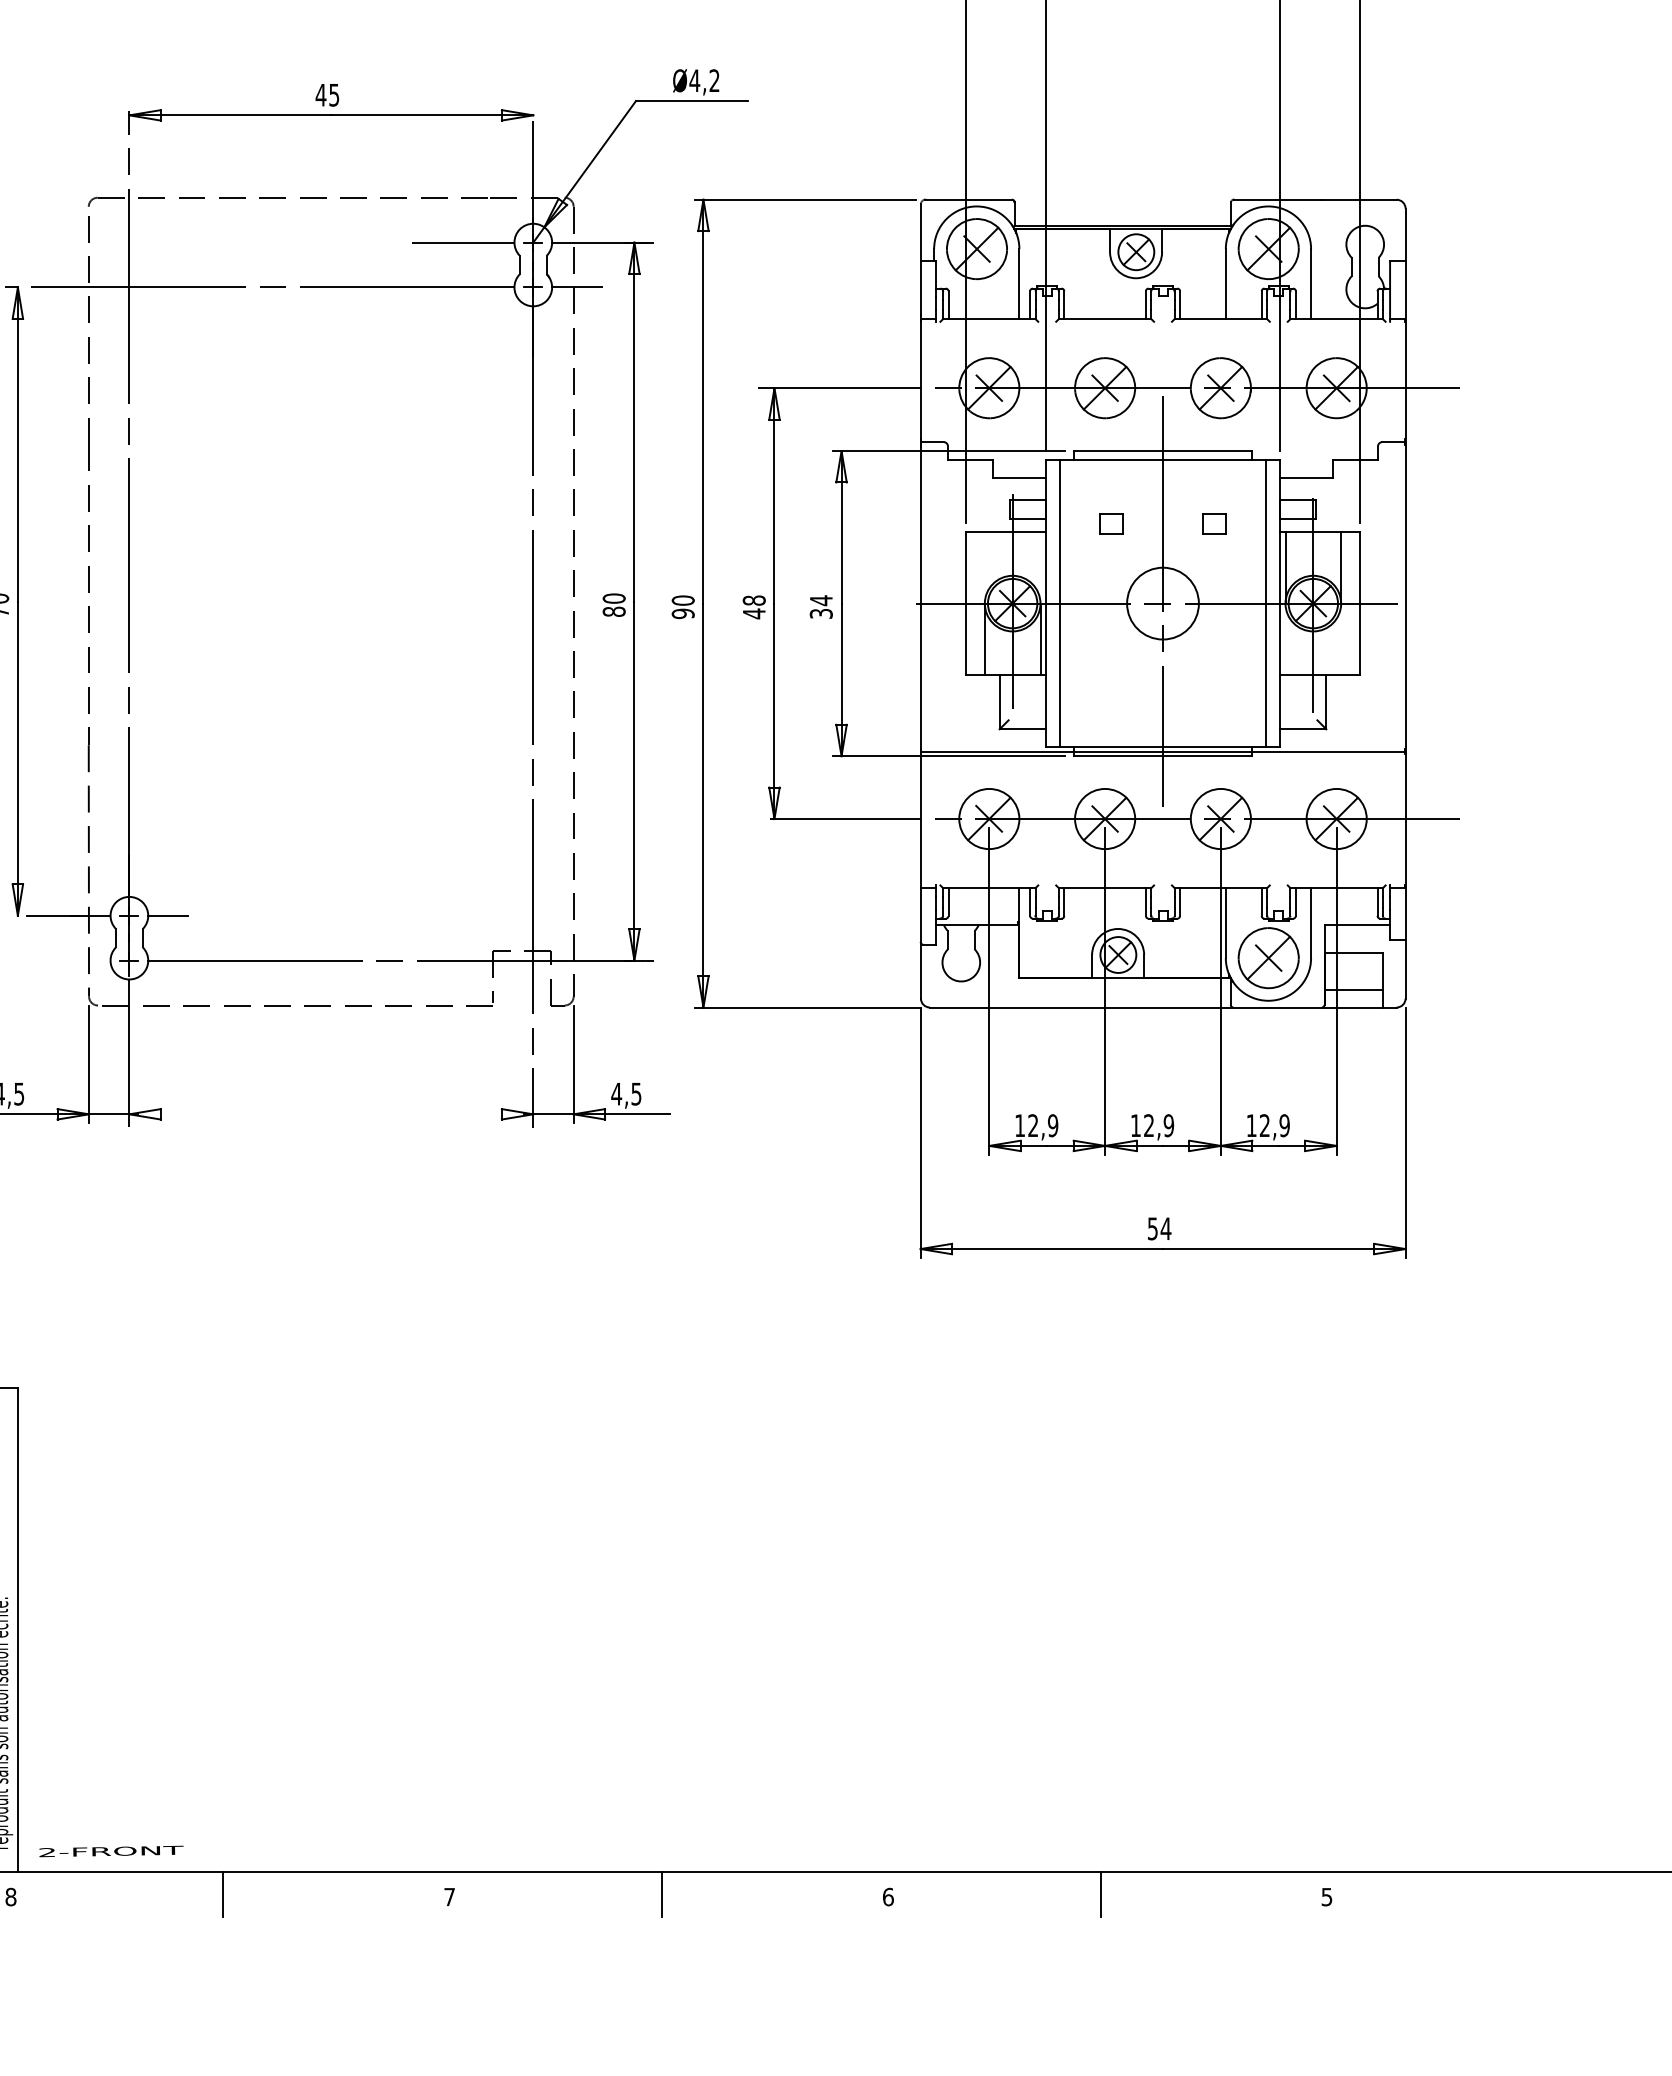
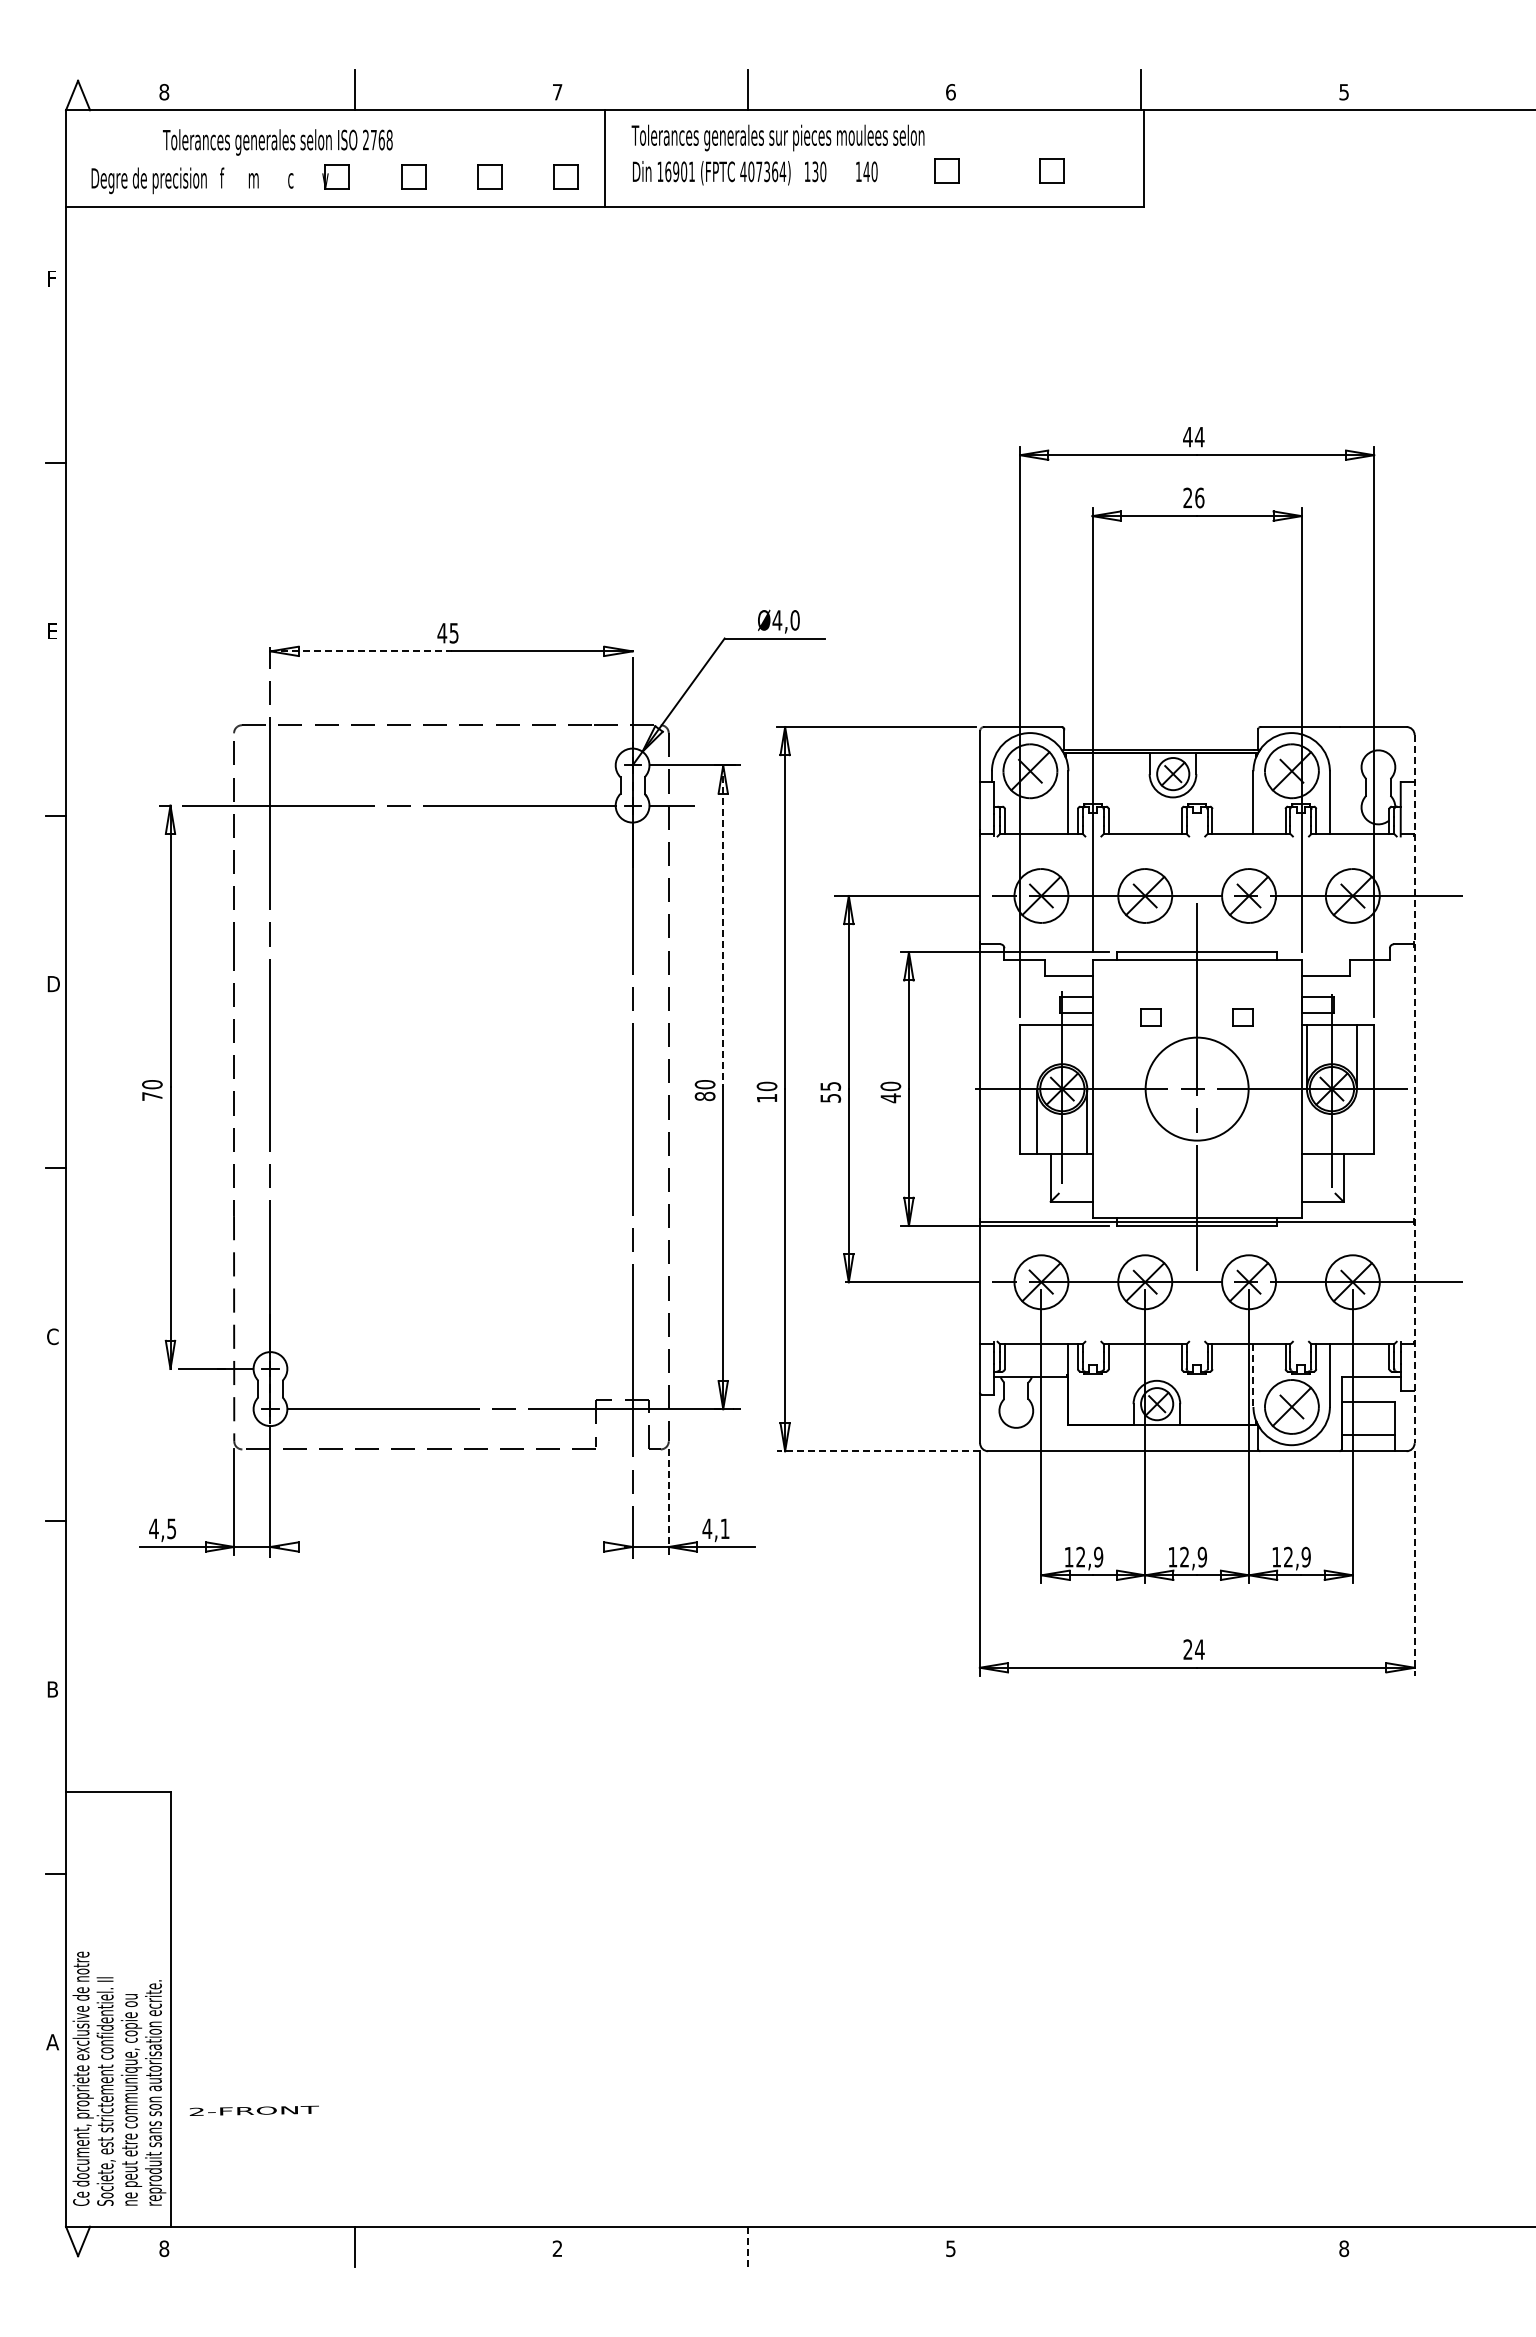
text: (713, 80) -> (794, 620), Ø4,2 -> Ø4,0
line: (230, 115) -> (361, 651), solid -> dashed
line: (462, 242) -> (569, 765), removed
line: (634, 422) -> (723, 926), solid -> dashed
line: (1059, 602) -> (1104, 1088), removed
circle: (1162, 602) -> (1196, 1088), size x1.6
line: (1266, 602) -> (1289, 1088), removed
line: (1405, 604) -> (1414, 1089), solid -> dashed
text: (754, 607) -> (830, 1092), 48 -> 55
text: (820, 607) -> (890, 1092), 34 -> 40
text: (682, 612) -> (766, 1097), 90 -> 10
line: (168, 915) -> (305, 1368), removed
line: (1225, 924) -> (1253, 1376), solid -> dashed
line: (807, 1007) -> (878, 1451), solid -> dashed
line: (573, 1064) -> (668, 1502), solid -> dashed
text: (635, 1093) -> (724, 1528), 4,5 -> 4,1
line: (1405, 1133) -> (1414, 1564), solid -> dashed
text: (1152, 1228) -> (1187, 1649), 54 -> 24
text: (110, 1851) -> (253, 2110), moved
line: (1100, 1894) -> (1141, 2246), removed
line: (661, 1895) -> (747, 2247), solid -> dashed
text: (449, 1896) -> (557, 2248), 7 -> 2
text: (887, 1896) -> (950, 2248), 6 -> 5
text: (1327, 1896) -> (1344, 2248), 5 -> 8

